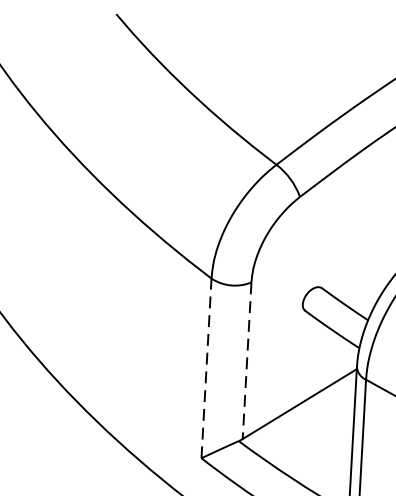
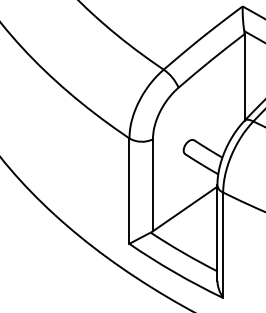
line: (246, 361) -> (152, 185), dashed -> solid
line: (206, 369) -> (129, 191), dashed -> solid

